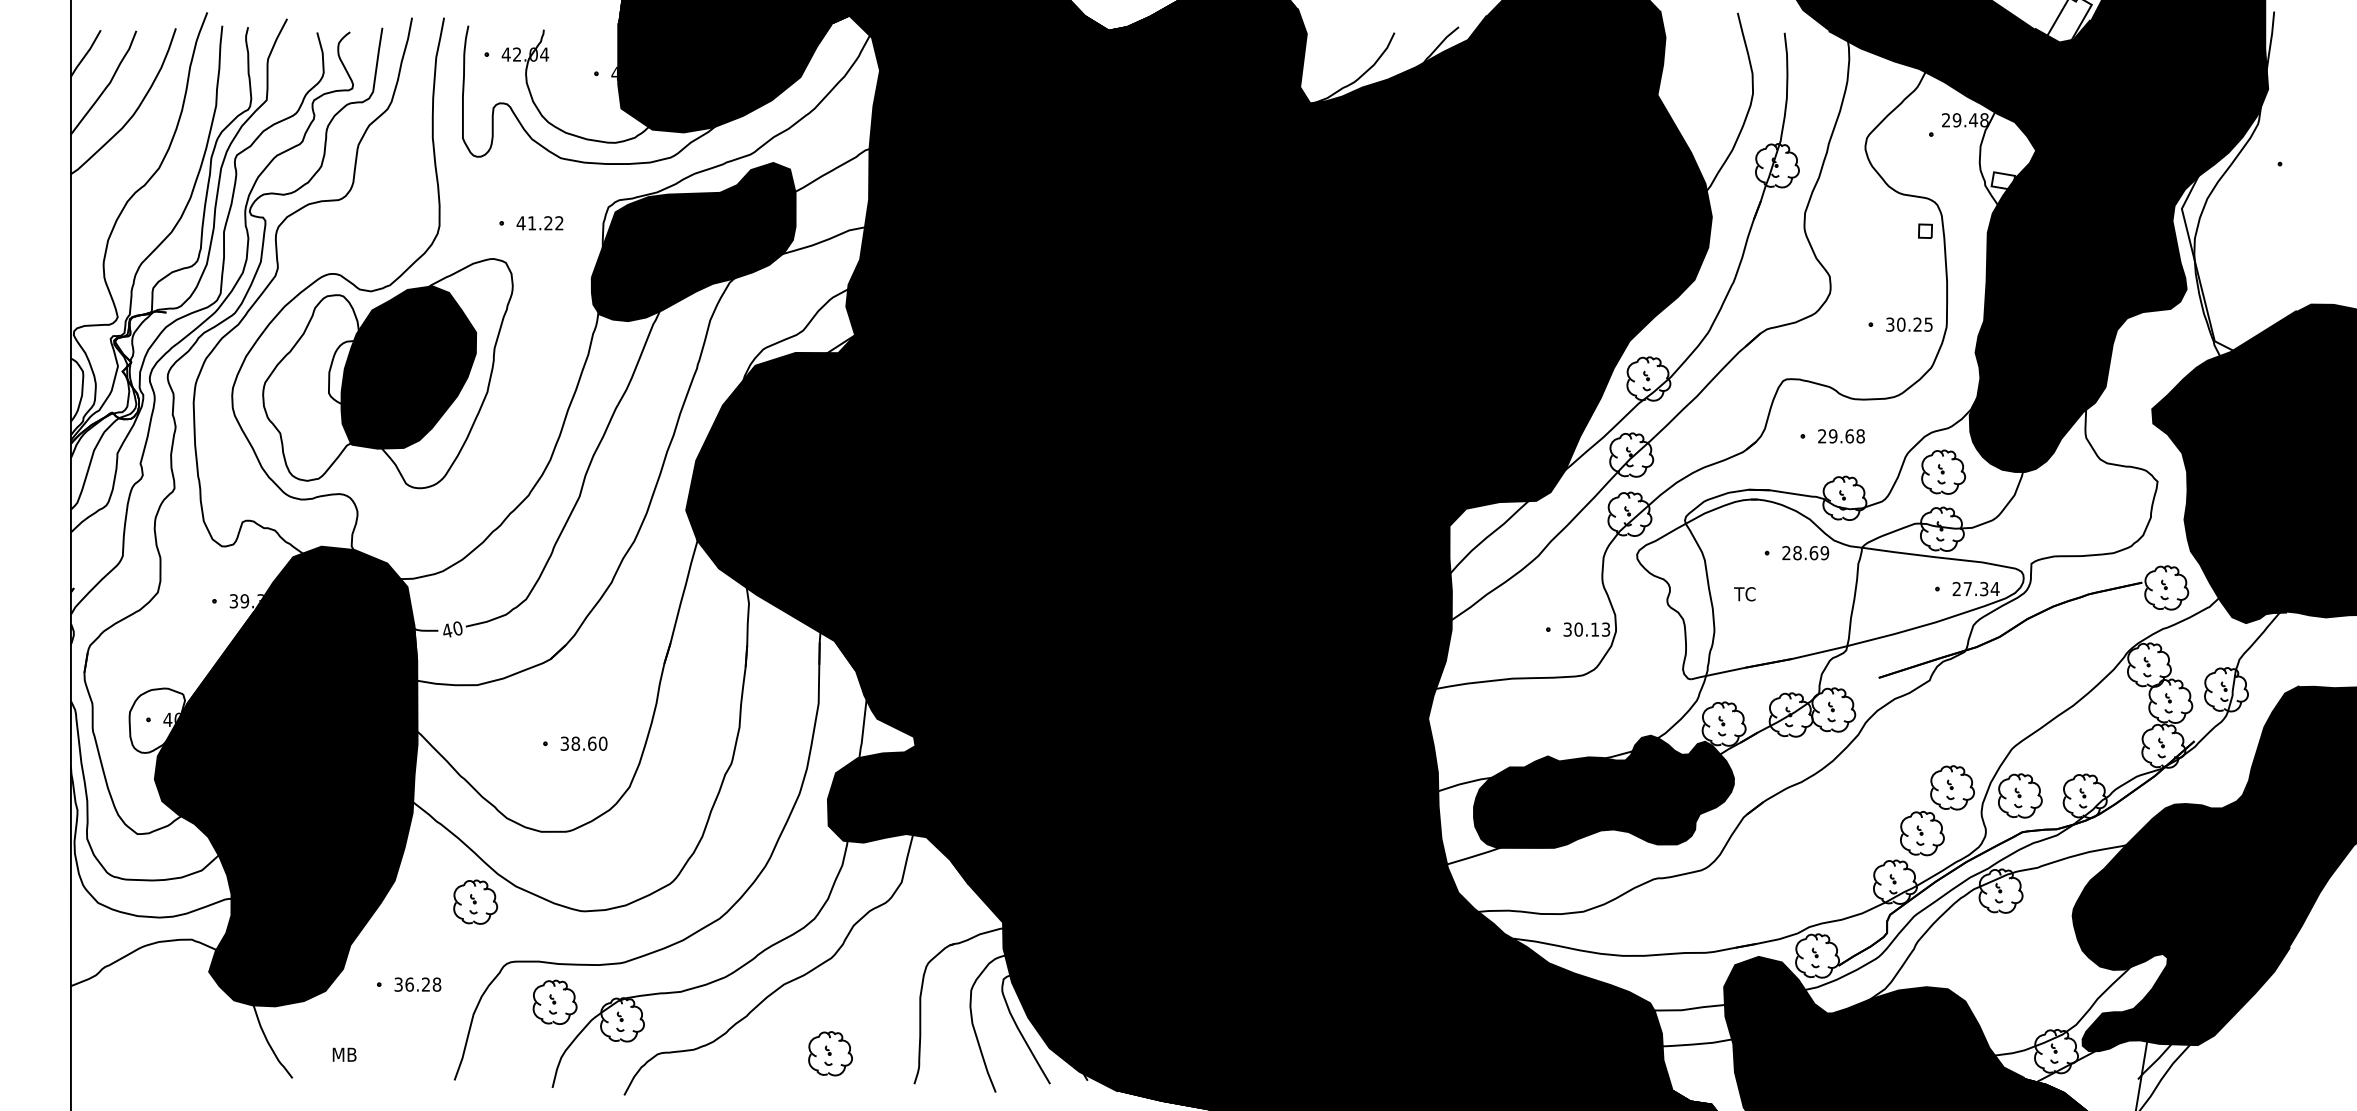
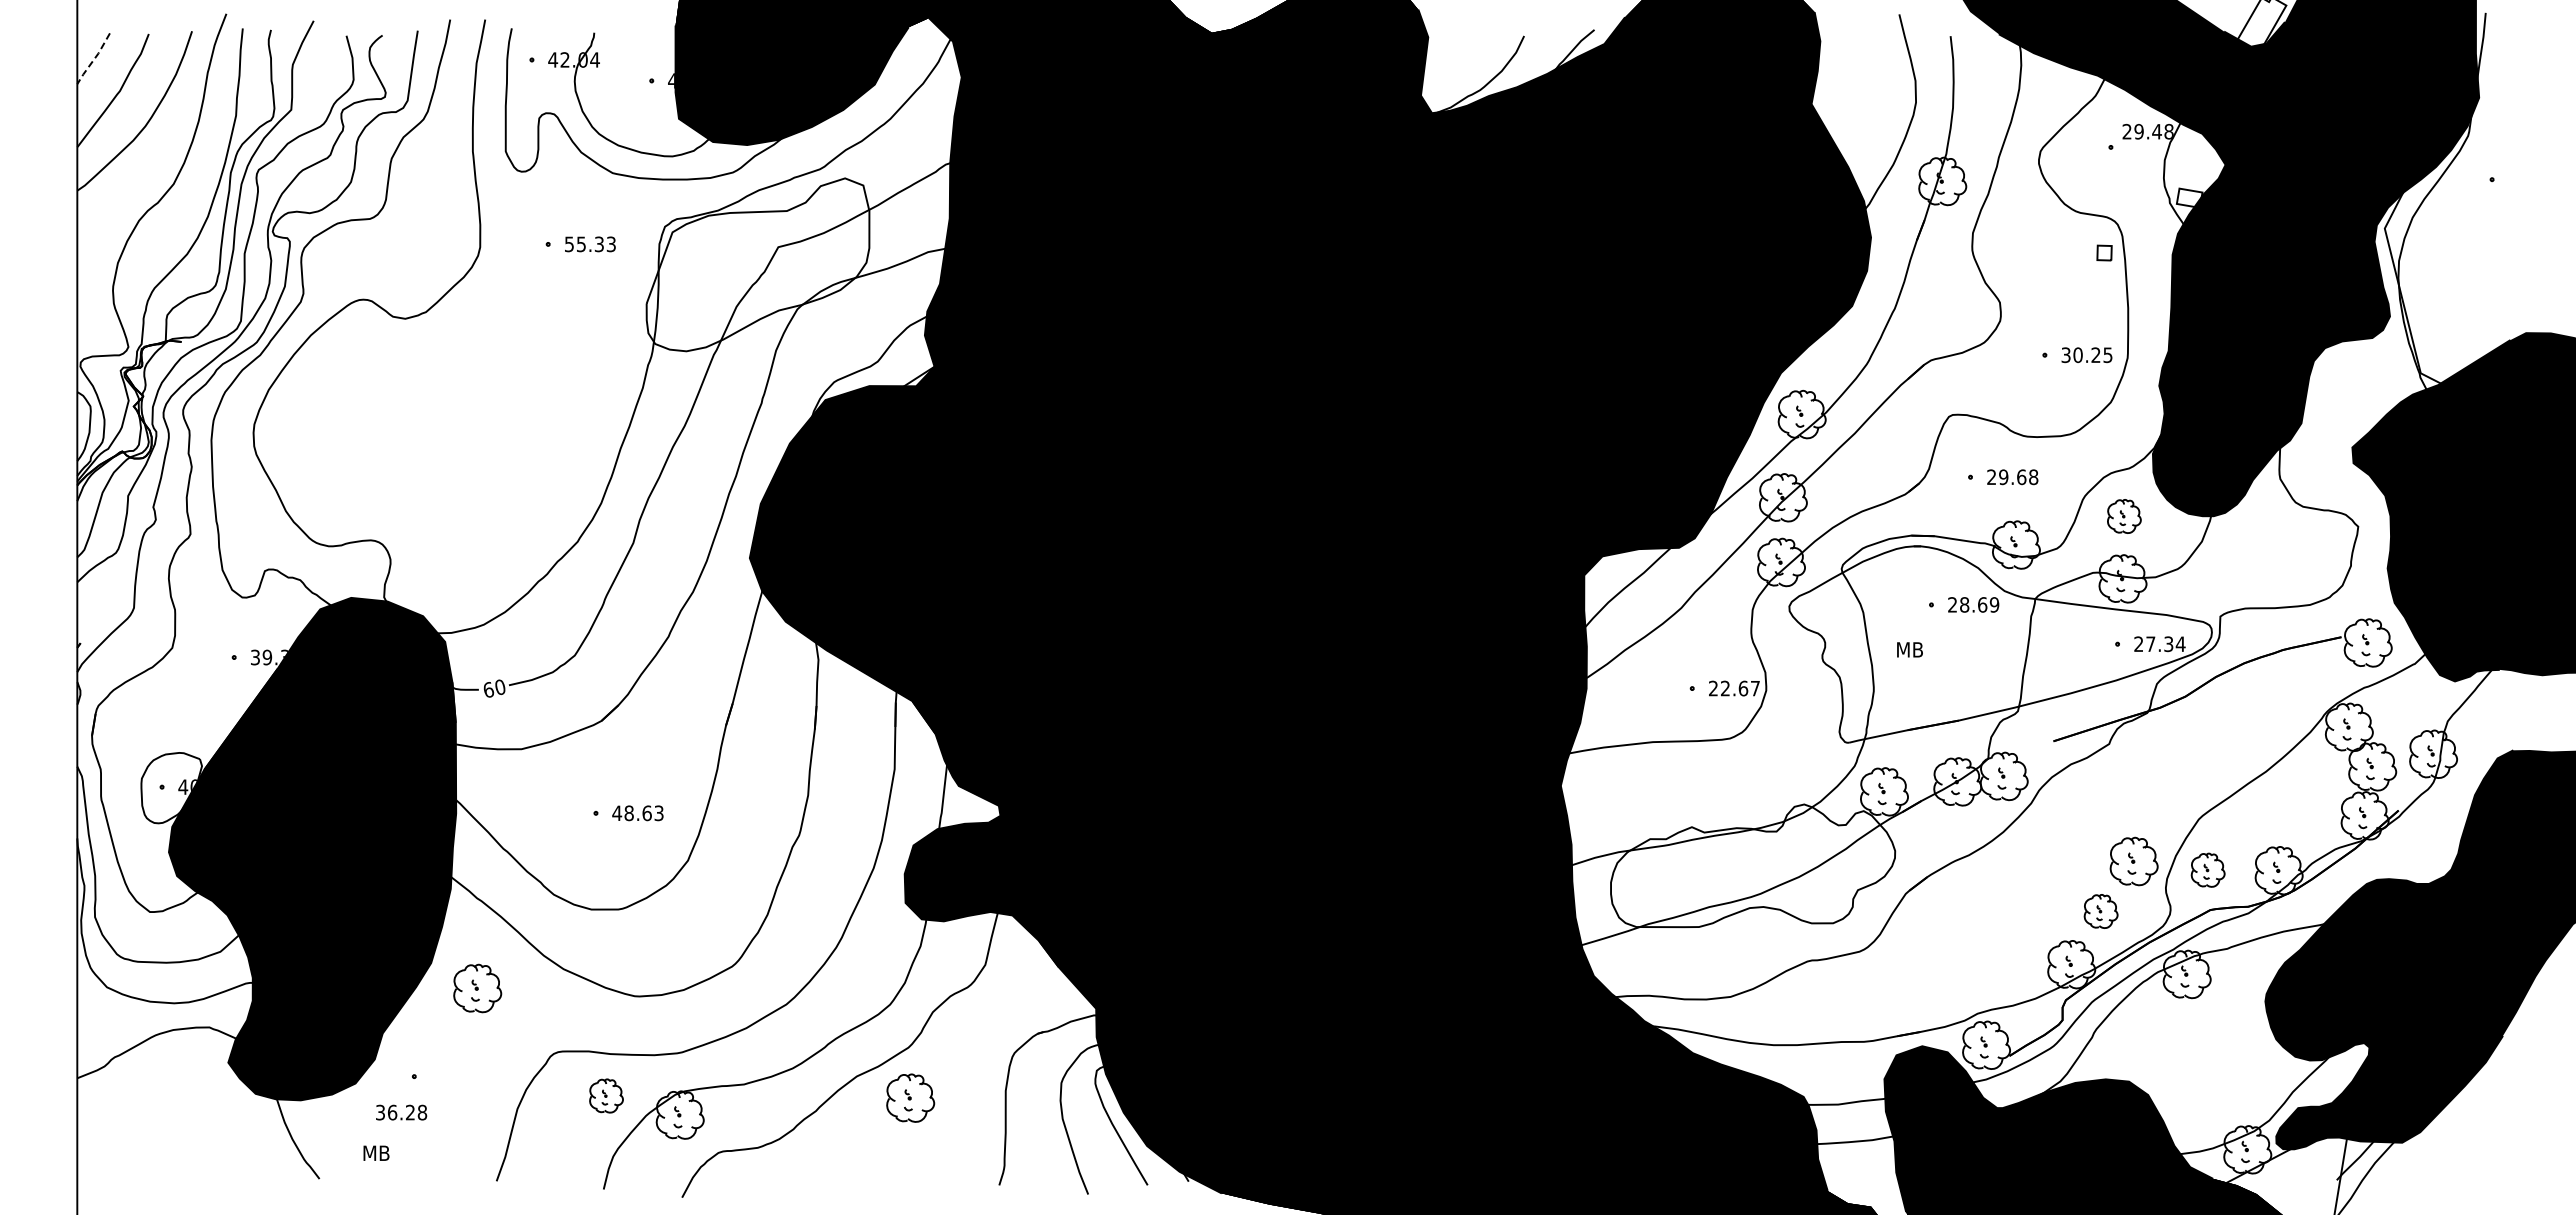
line: (85, 54) -> (93, 59), solid -> dashed
text: (539, 223) -> (589, 244), 41.22 -> 55.33
fill: (693, 241) -> (757, 264), removed
part: (387, 373) -> (423, 408), removed
part: (1943, 472) -> (2124, 516), size x0.7
text: (1746, 593) -> (1908, 649), TC -> MB
text: (1586, 629) -> (1734, 688), 30.13 -> 22.67
text: (447, 630) -> (488, 689), 40 -> 60
text: (583, 743) -> (637, 813), 38.60 -> 48.63
fill: (1604, 791) -> (1753, 865), removed
part: (2019, 795) -> (2207, 869), size x0.7
part: (1921, 833) -> (2100, 911), size x0.7
part: (475, 902) -> (477, 988), moved
text: (417, 984) -> (401, 1112), moved
part: (555, 1001) -> (606, 1095), size x0.7
part: (830, 1053) -> (910, 1097), moved

